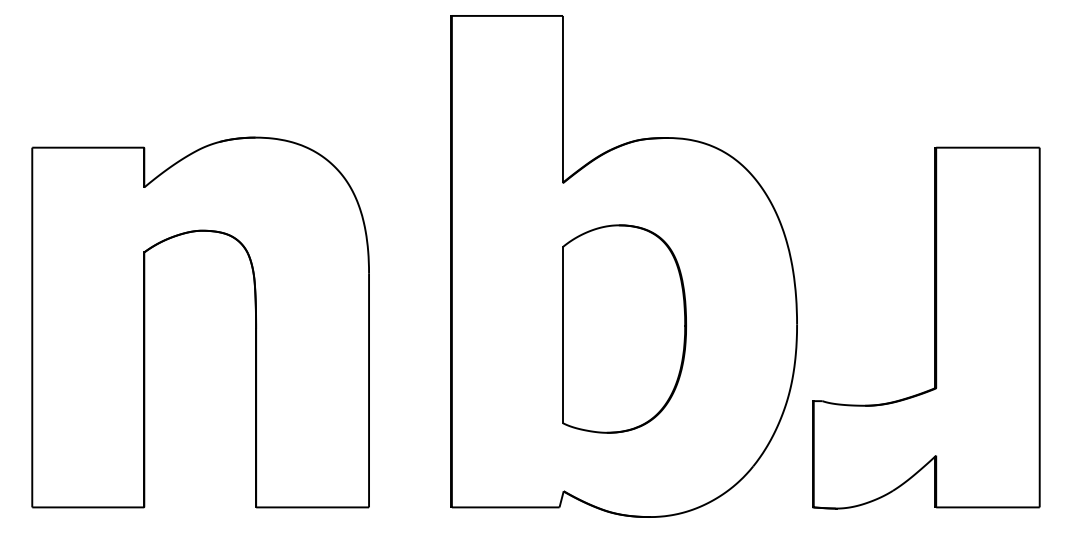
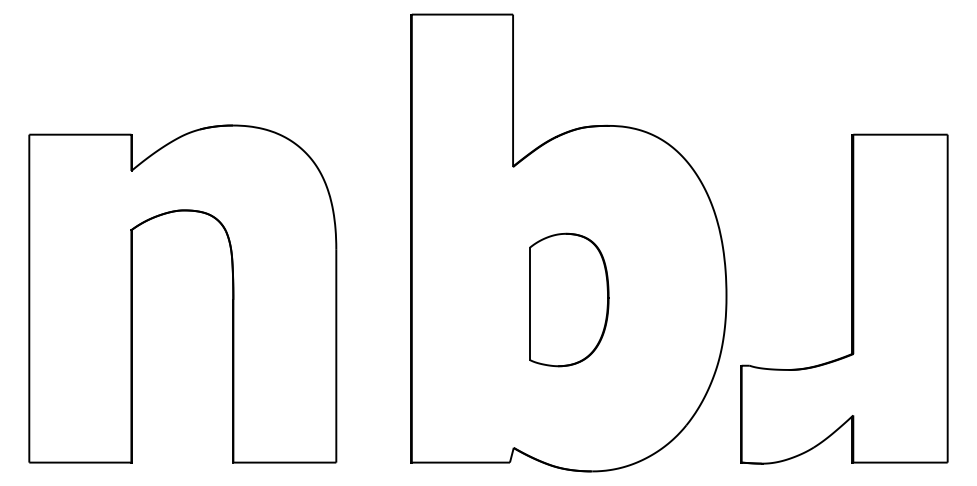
part: (624, 328) -> (569, 299), size x0.7

